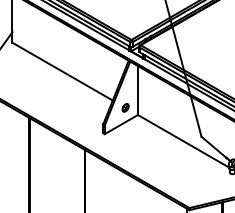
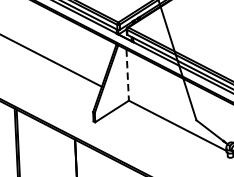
line: (137, 91) -> (127, 76), solid -> dashed
part: (125, 107) -> (115, 93), removed

